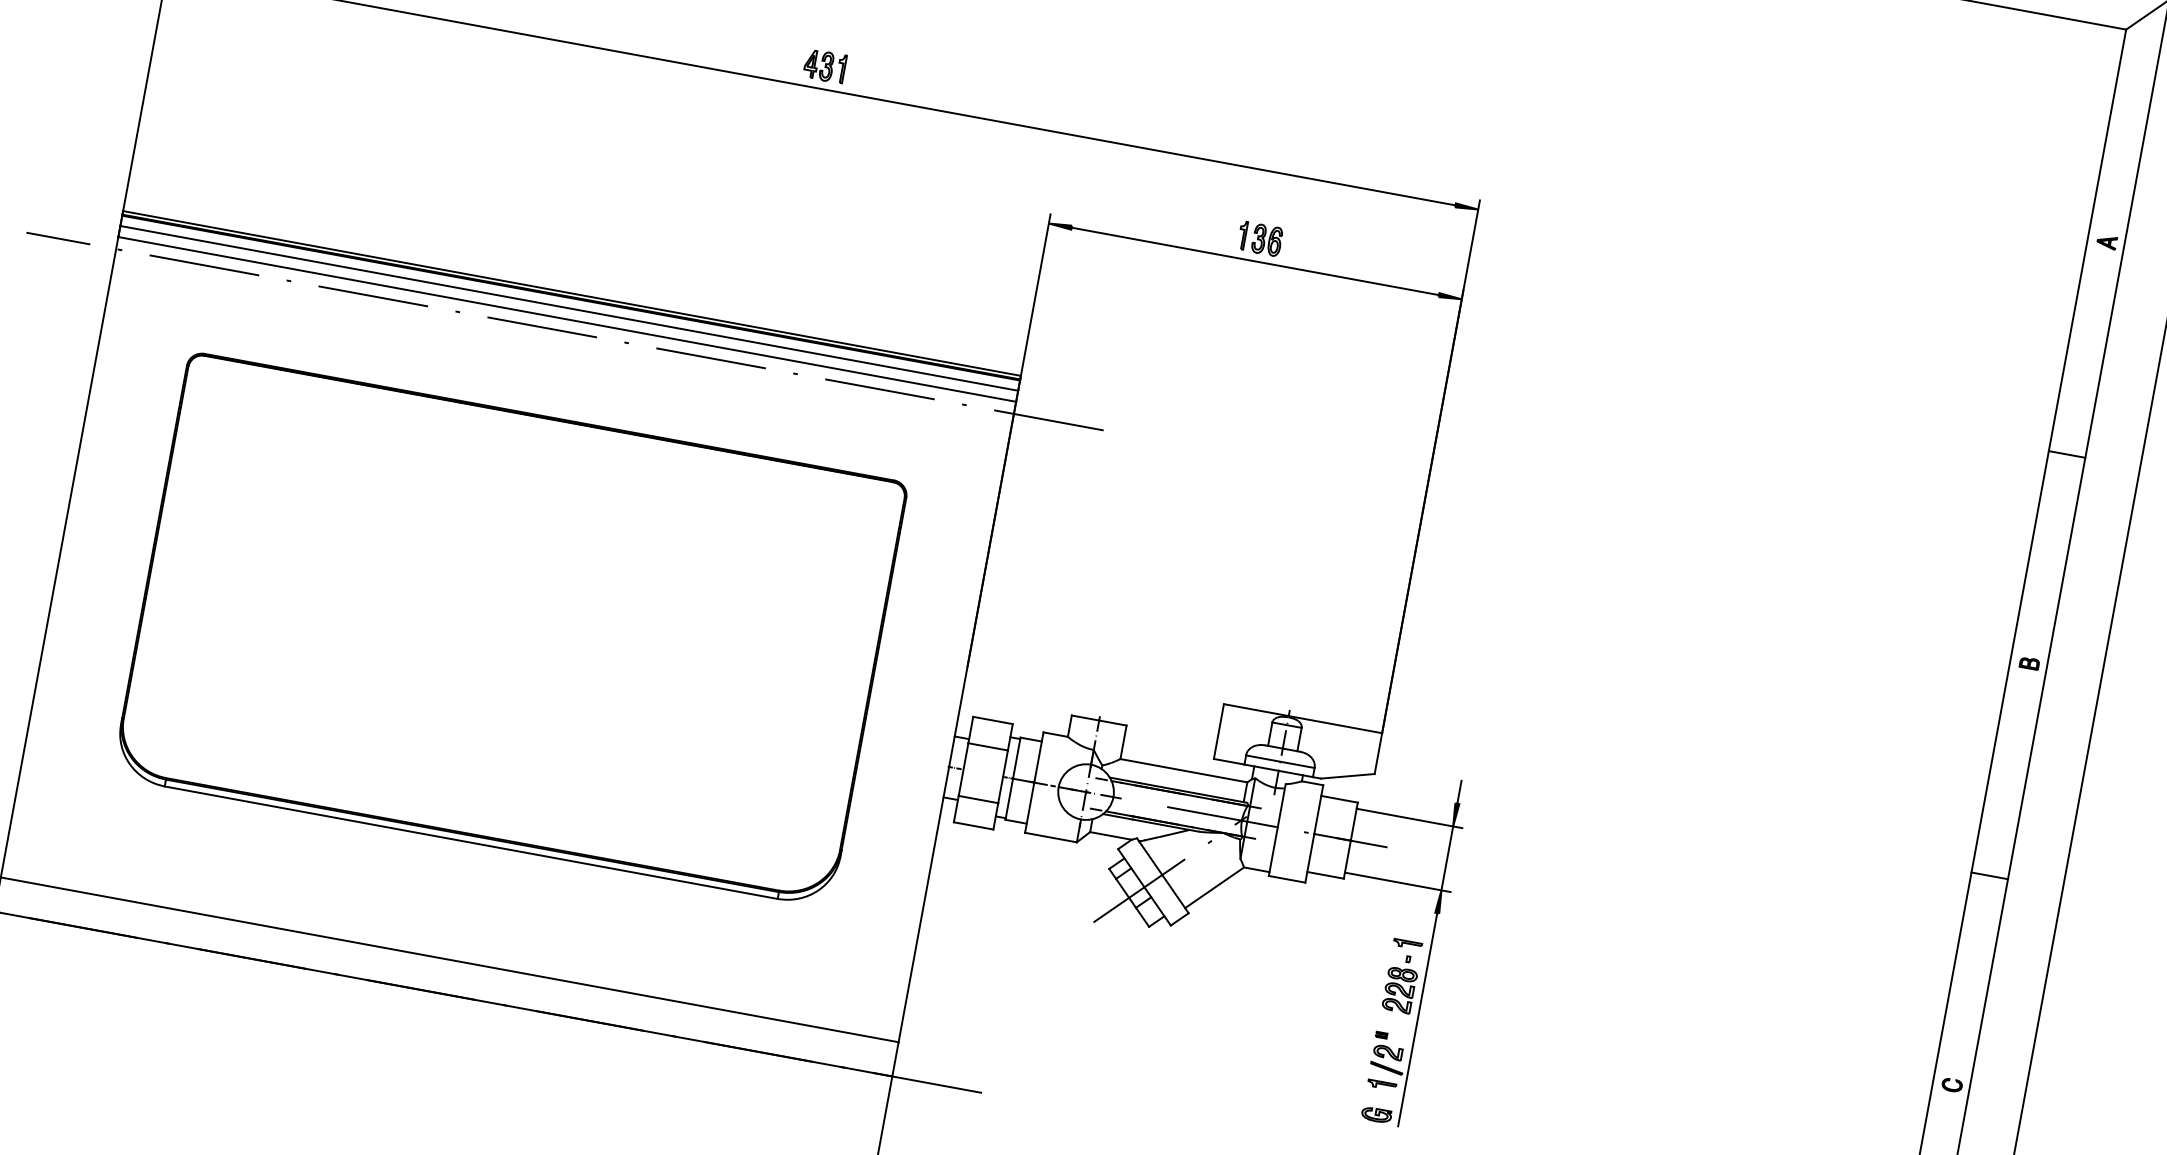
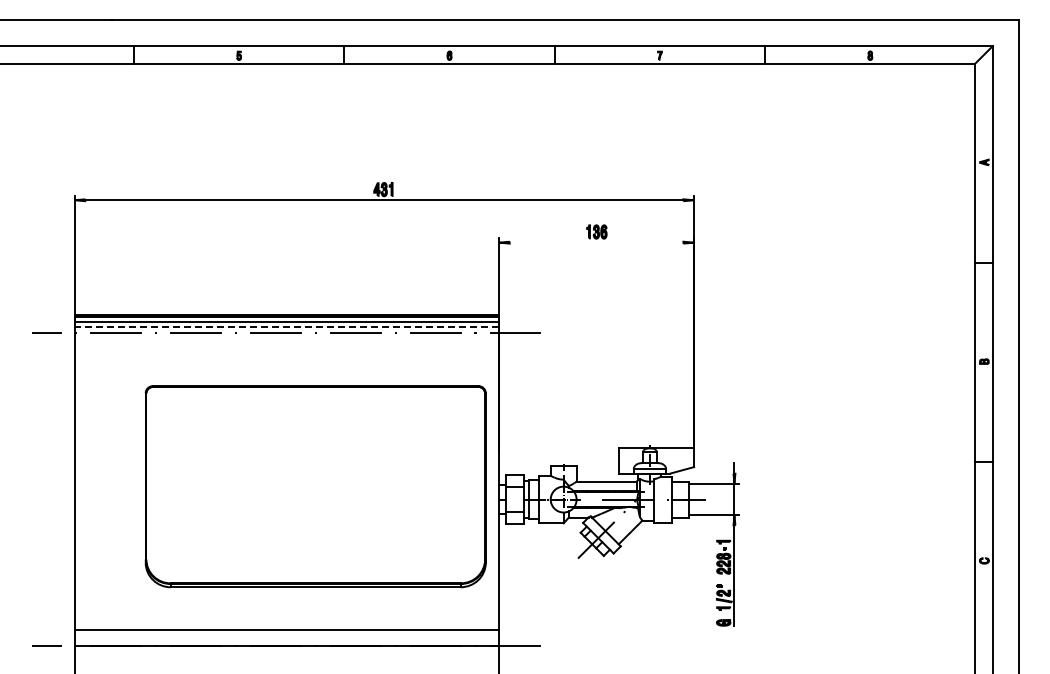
line: (1255, 261) -> (596, 242), removed
line: (566, 318) -> (286, 326), solid -> dashed
part: (509, 629) -> (315, 486), moved

